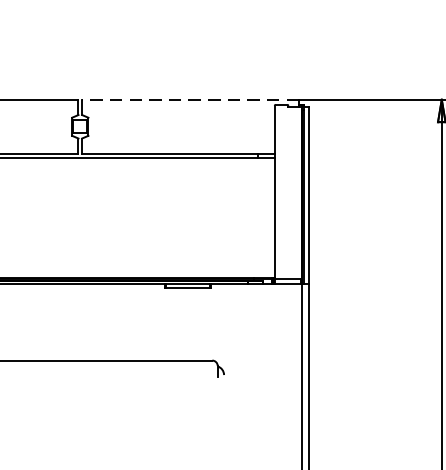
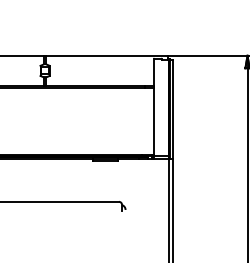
line: (189, 99) -> (106, 55), dashed -> solid

